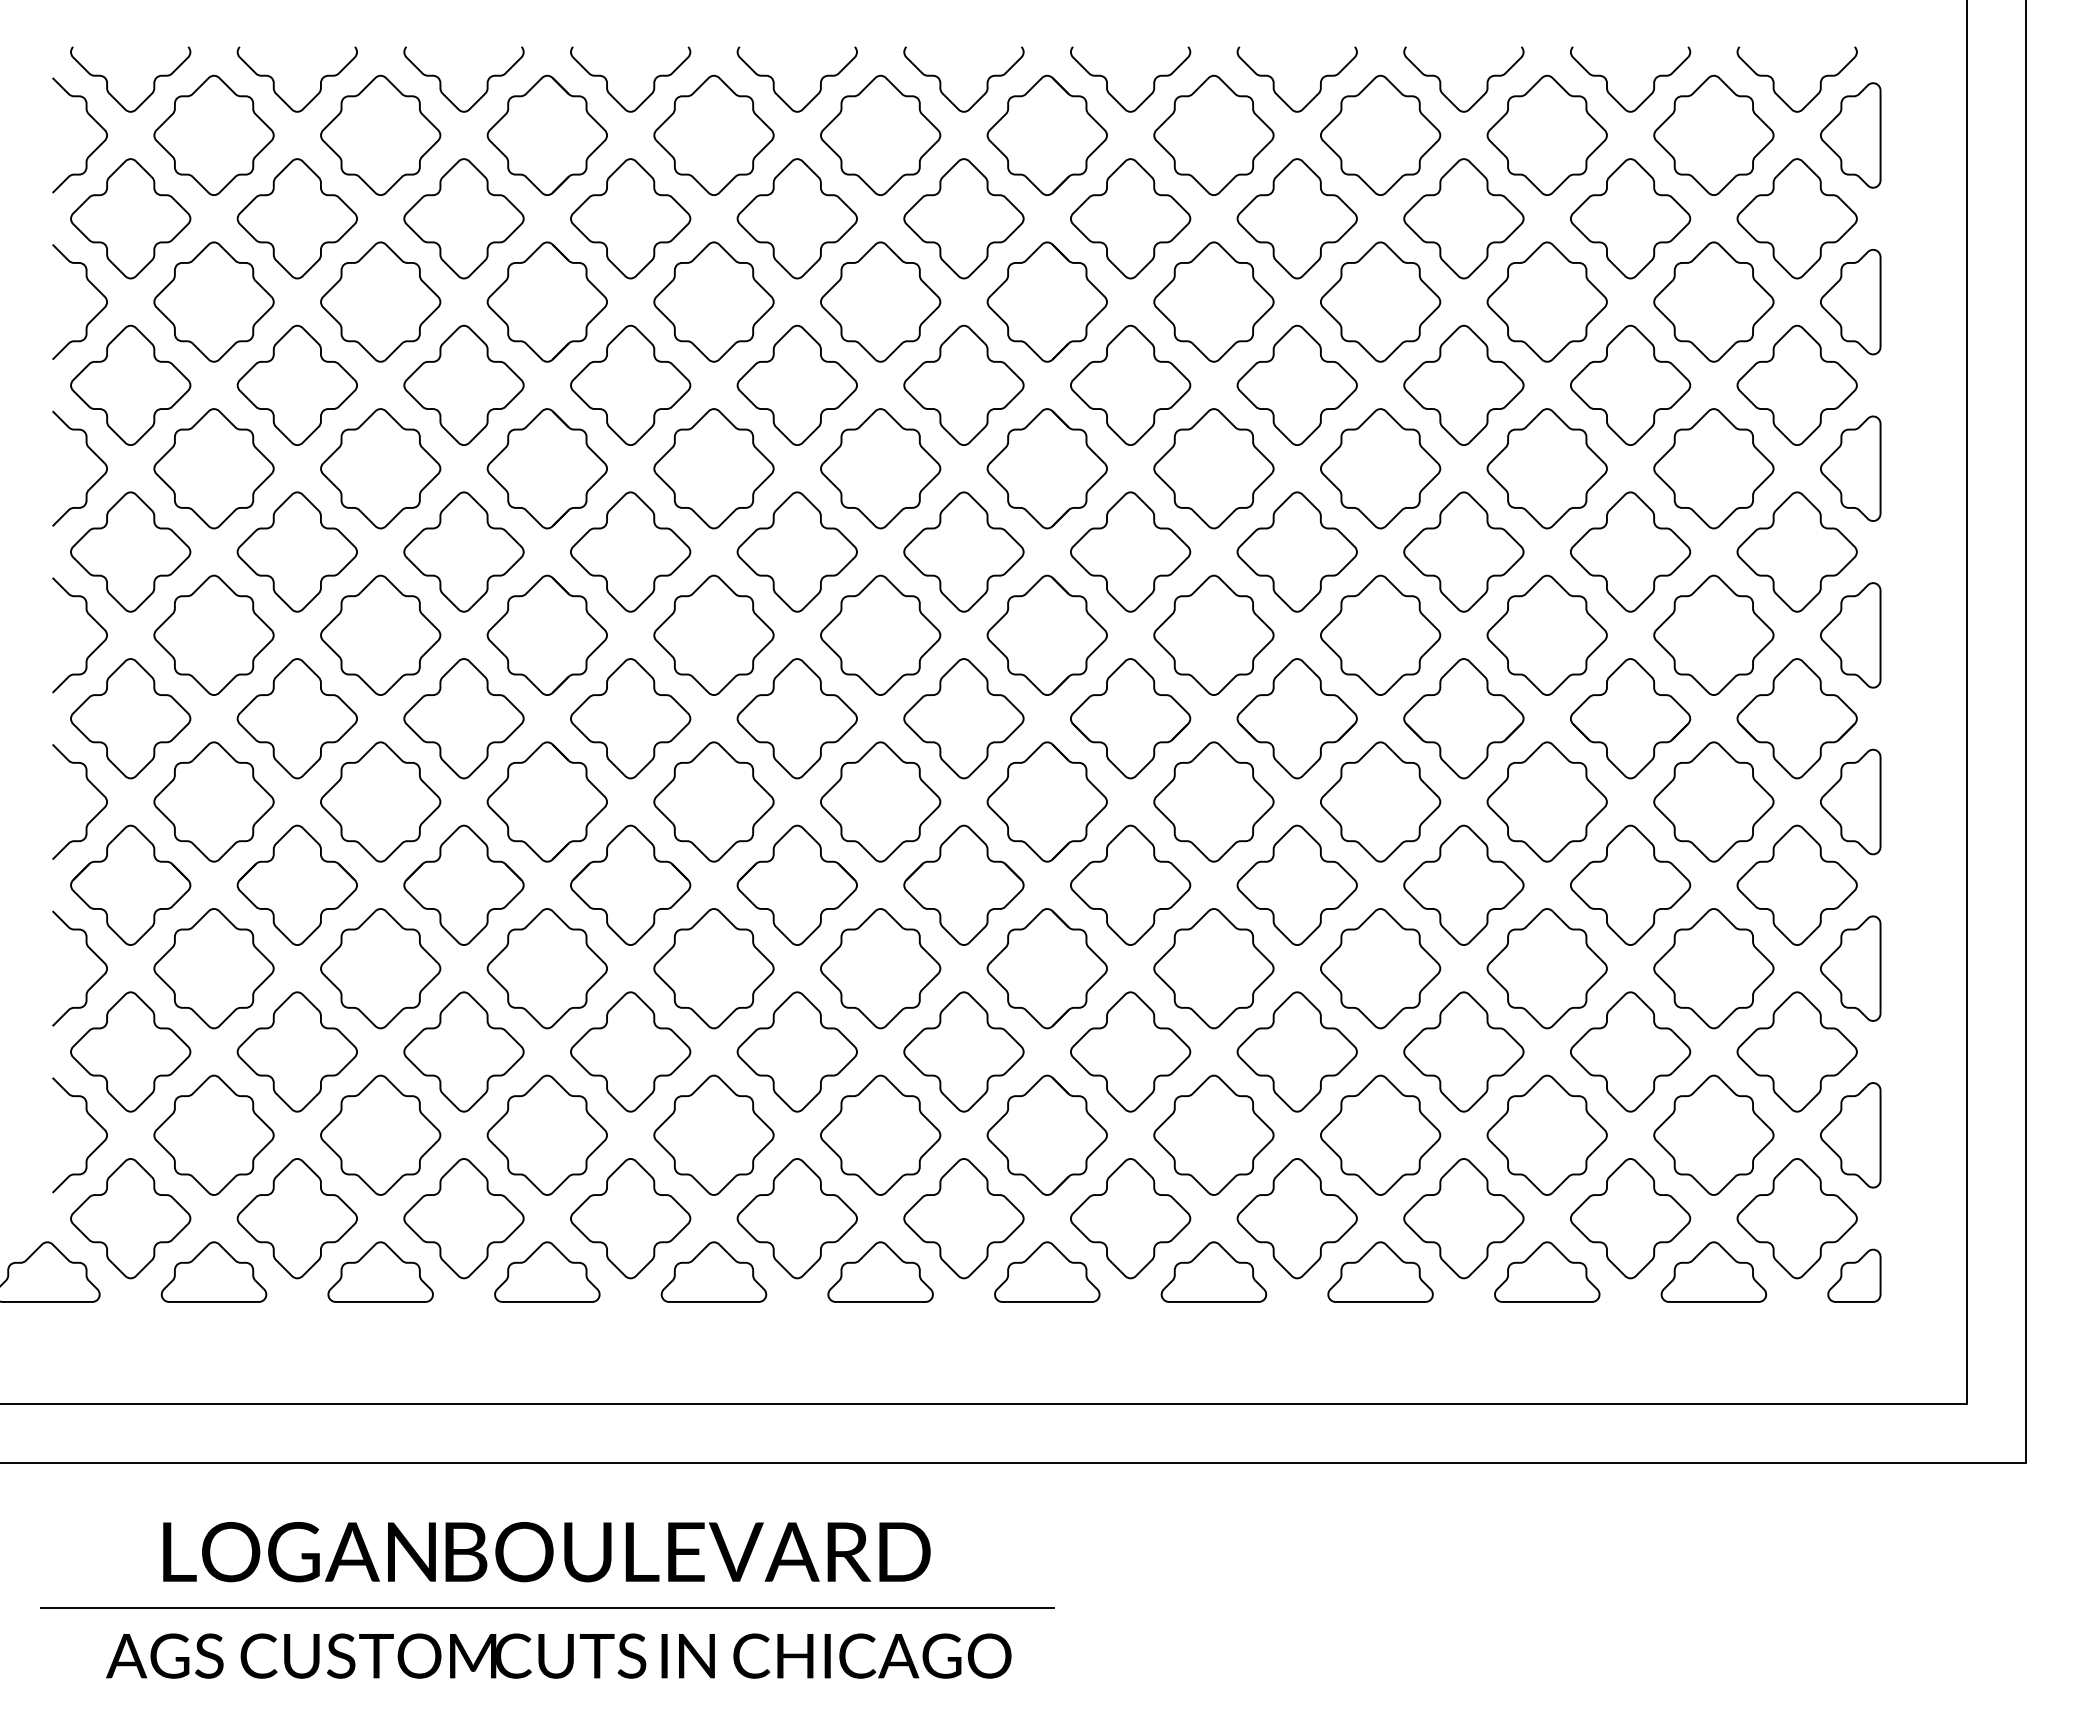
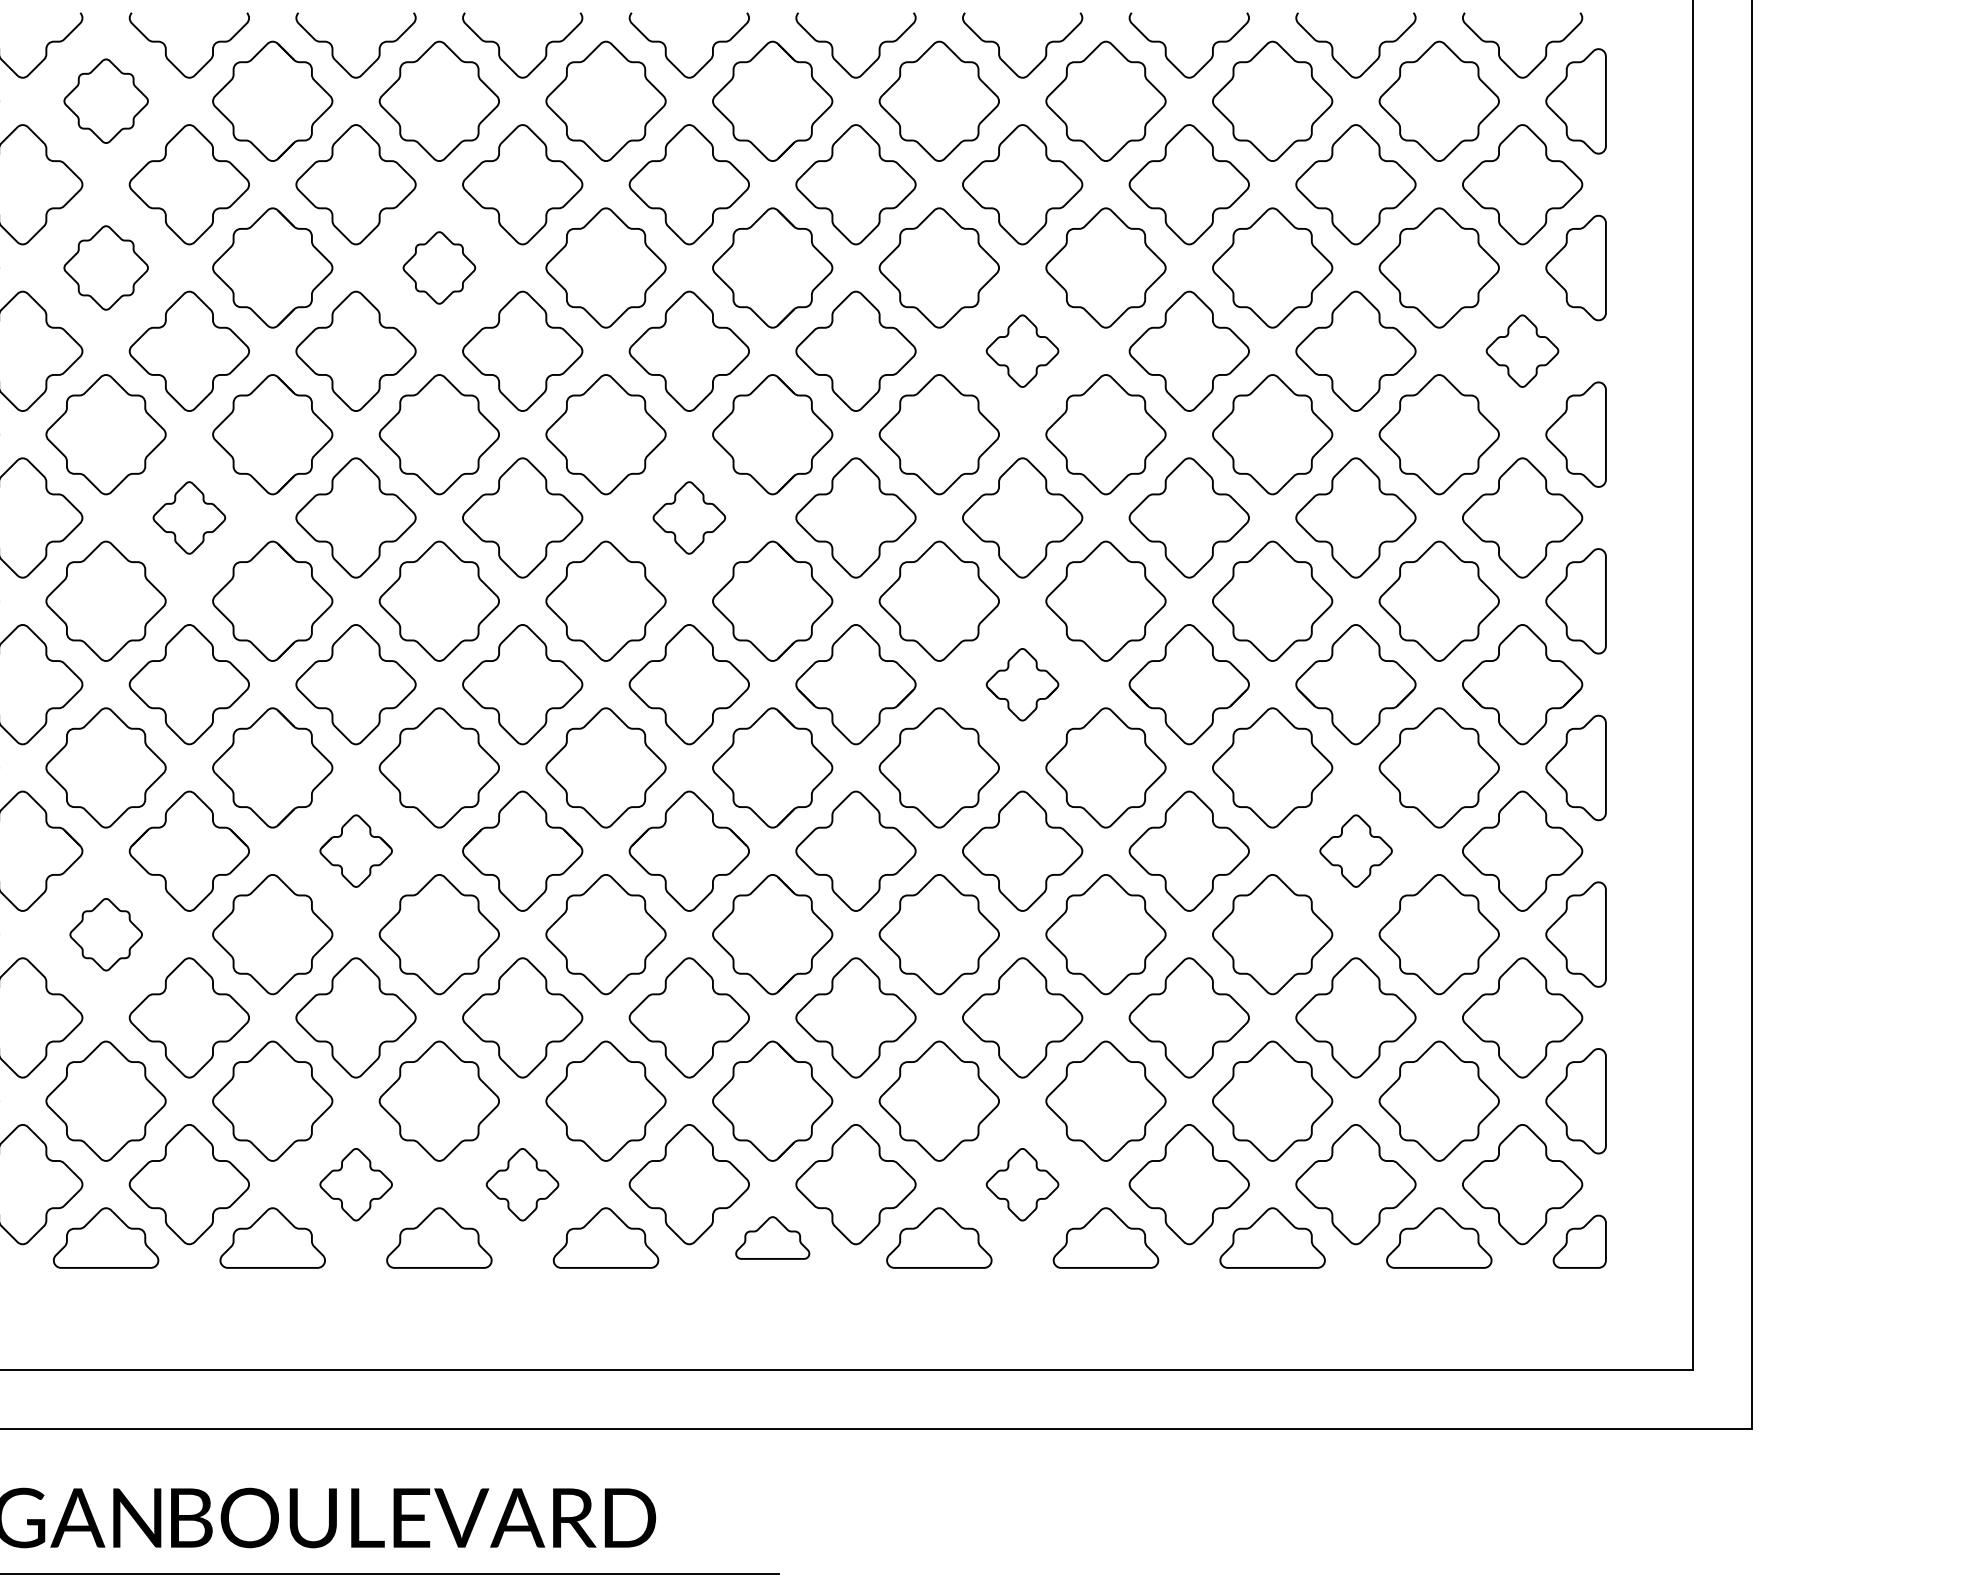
part: (380, 134) -> (105, 100), size x0.7
part: (380, 301) -> (105, 267), size x0.7
part: (713, 301) -> (438, 267), size x0.6
part: (1296, 384) -> (1021, 350), size x0.6
part: (1796, 384) -> (1521, 350), size x0.6
part: (463, 551) -> (188, 517), size x0.6
part: (963, 551) -> (688, 517), size x0.6
part: (1296, 718) -> (1021, 684), size x0.6
part: (630, 884) -> (355, 850), size x0.6
part: (1630, 884) -> (1355, 850), size x0.6
part: (380, 968) -> (105, 934), size x0.6
part: (630, 1218) -> (355, 1184), size x0.6
part: (796, 1218) -> (521, 1184), size x0.6
part: (1296, 1218) -> (1021, 1184), size x0.6
part: (1047, 1271) -> (772, 1237), size x0.7

